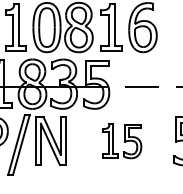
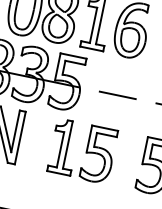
part: (122, 141) -> (82, 151), size x1.43

